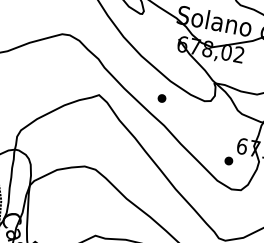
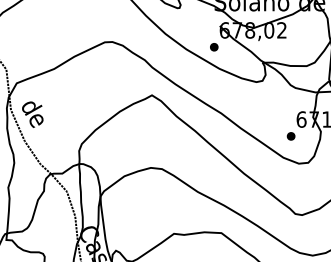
part: (162, 98) -> (214, 47), moved

